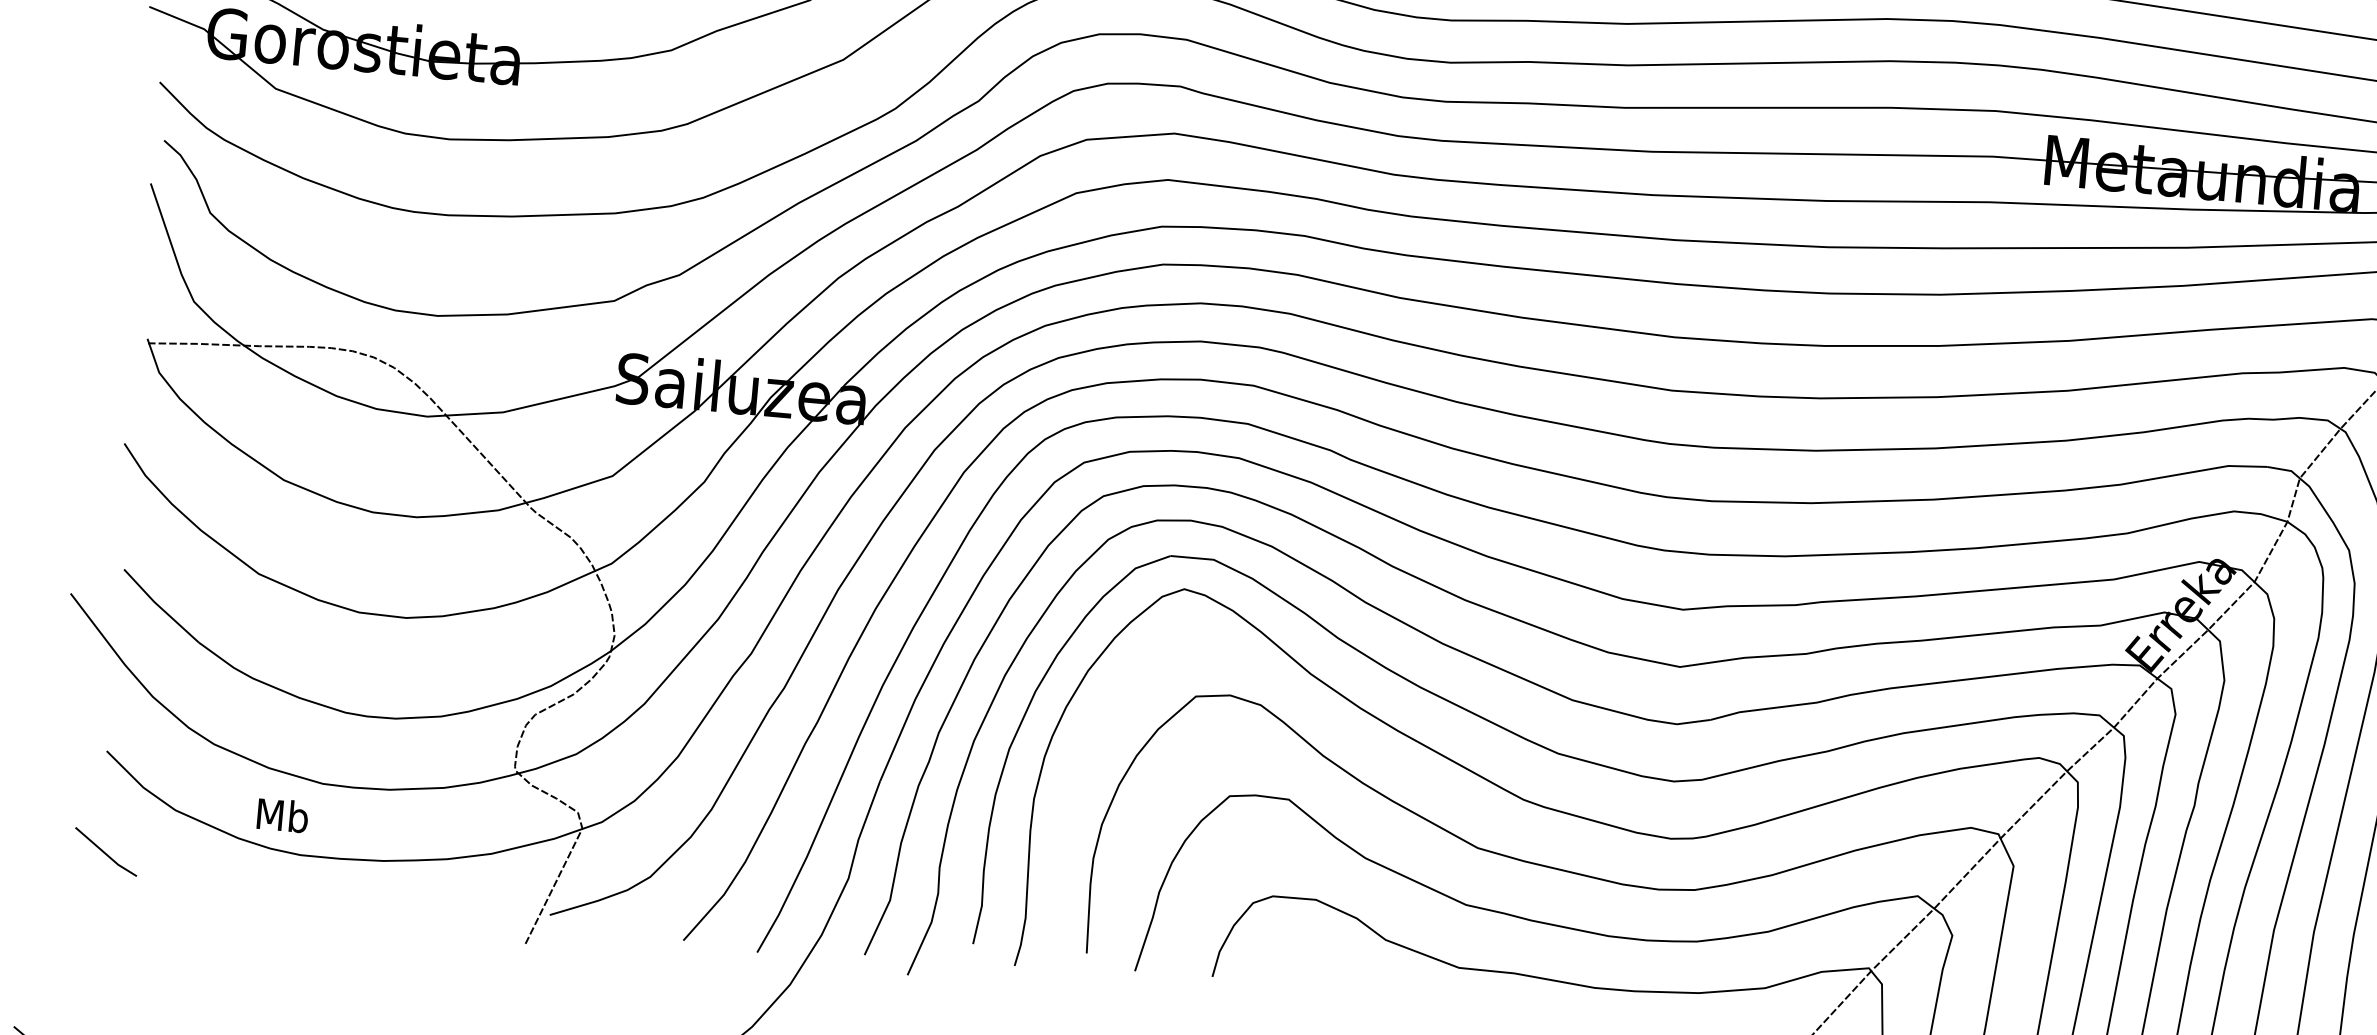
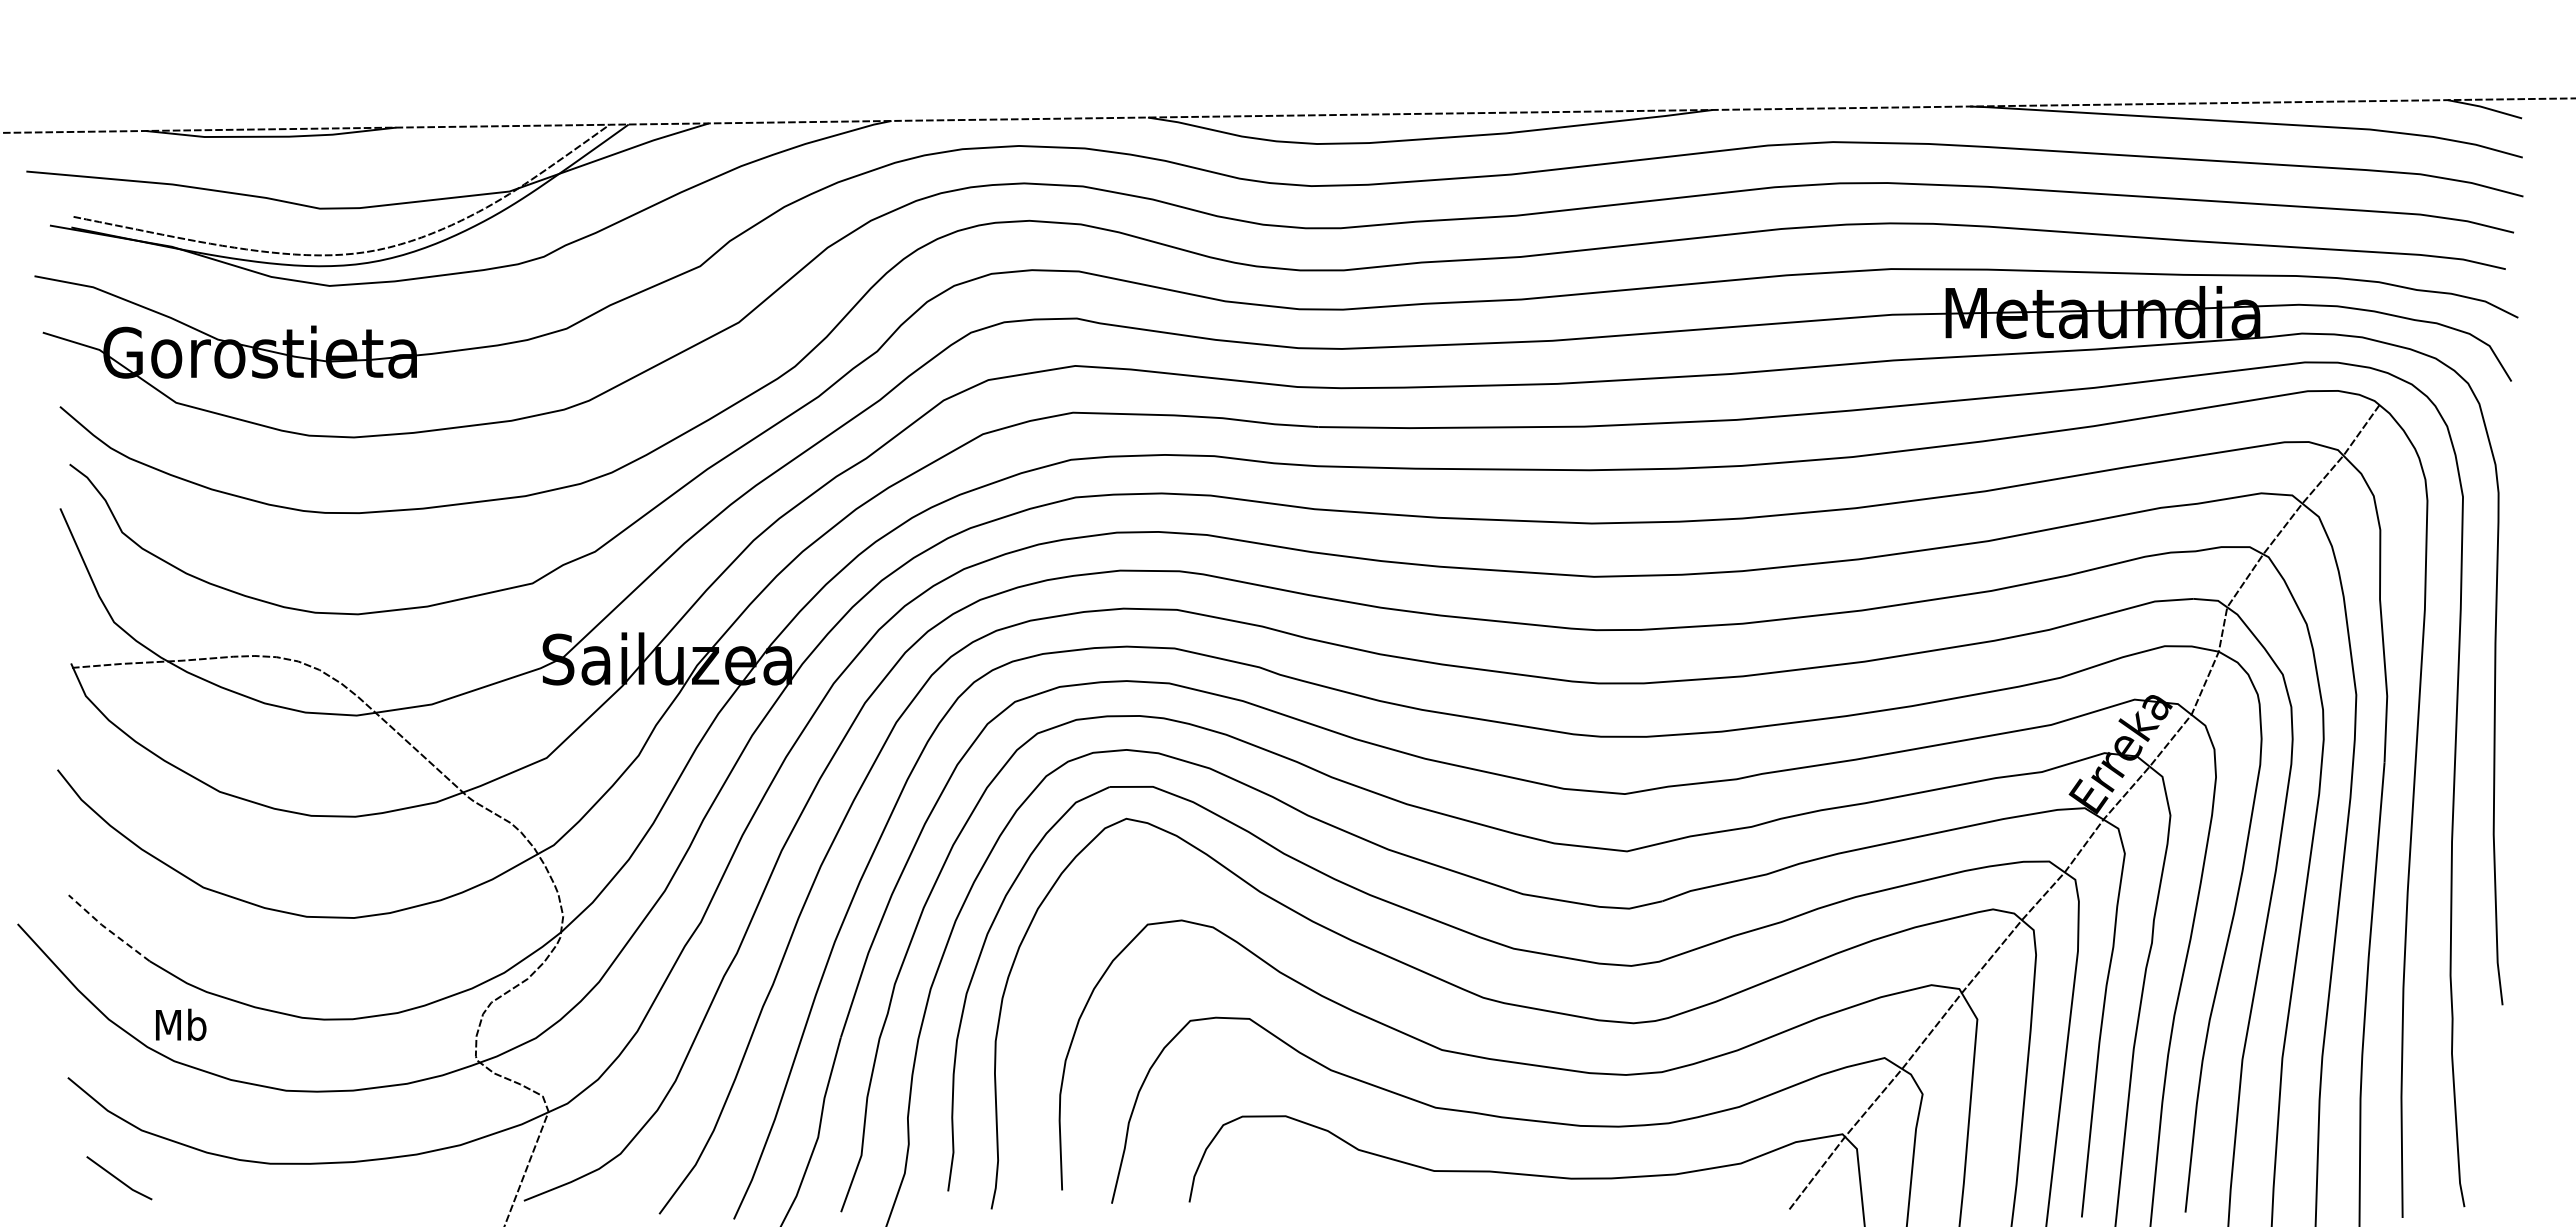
line: (159, 606) -> (107, 928), solid -> dashed
text: (283, 815) -> (181, 1024), moved
line: (105, 852) -> (118, 1178), moved

